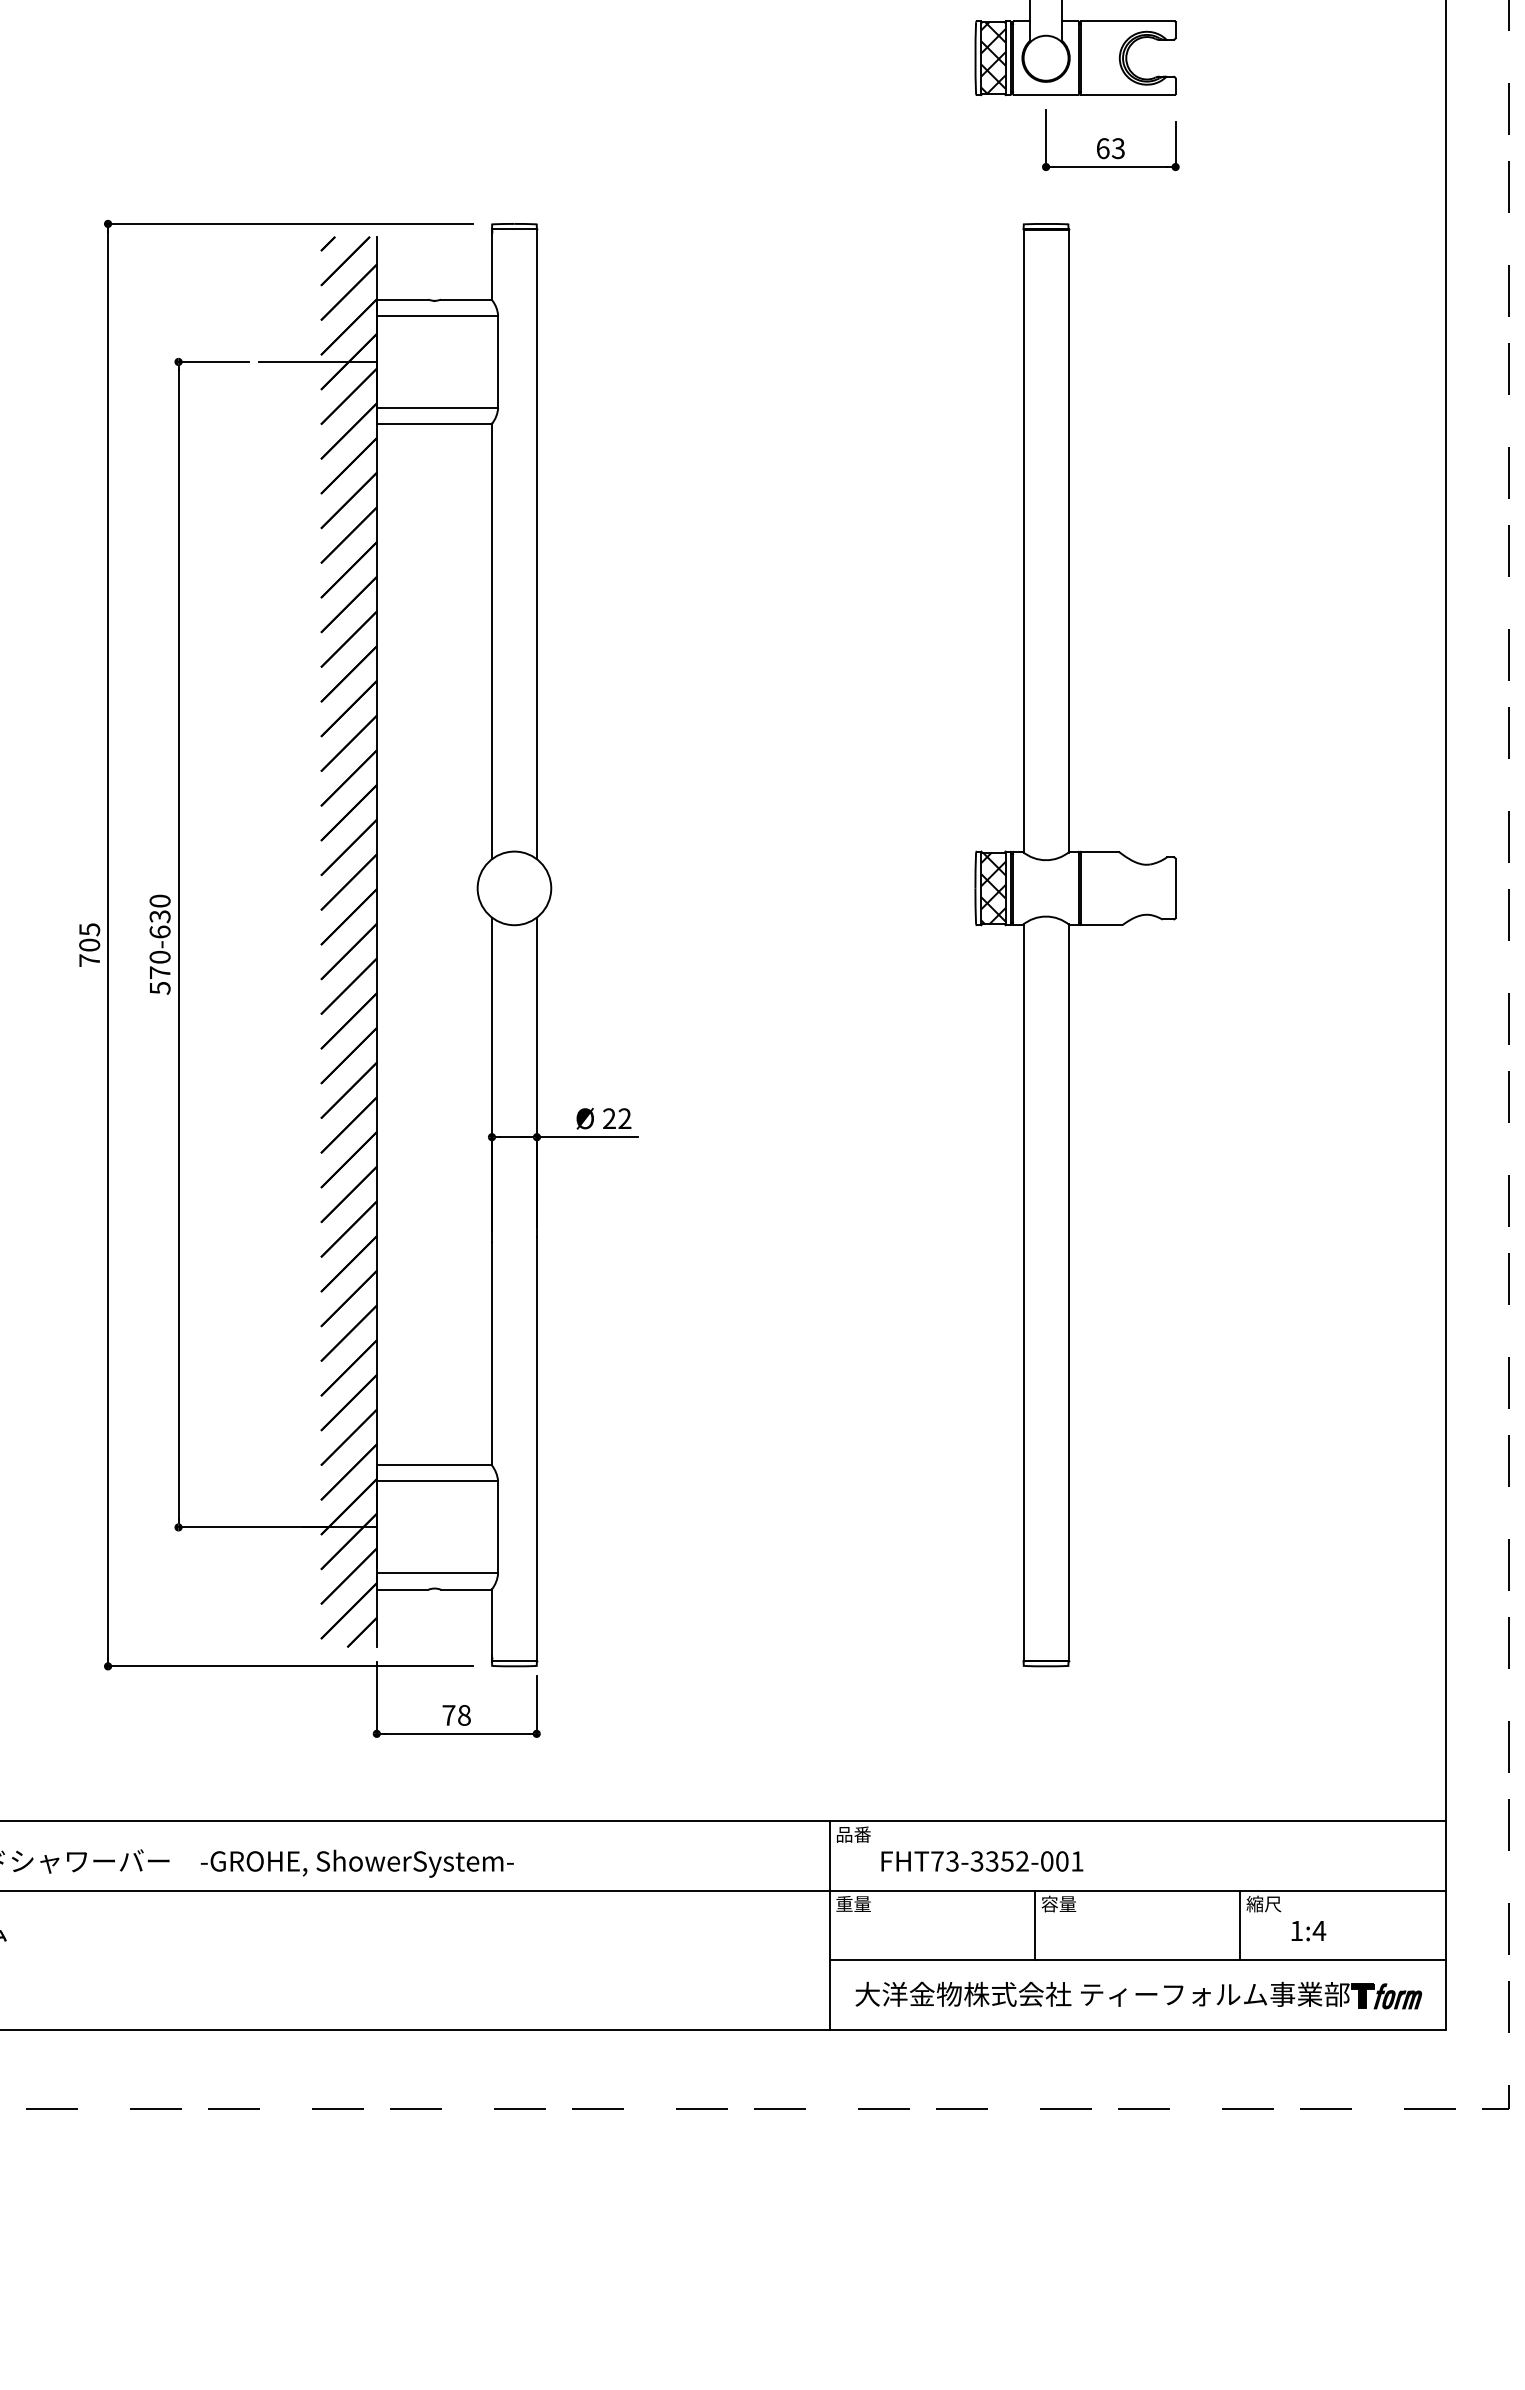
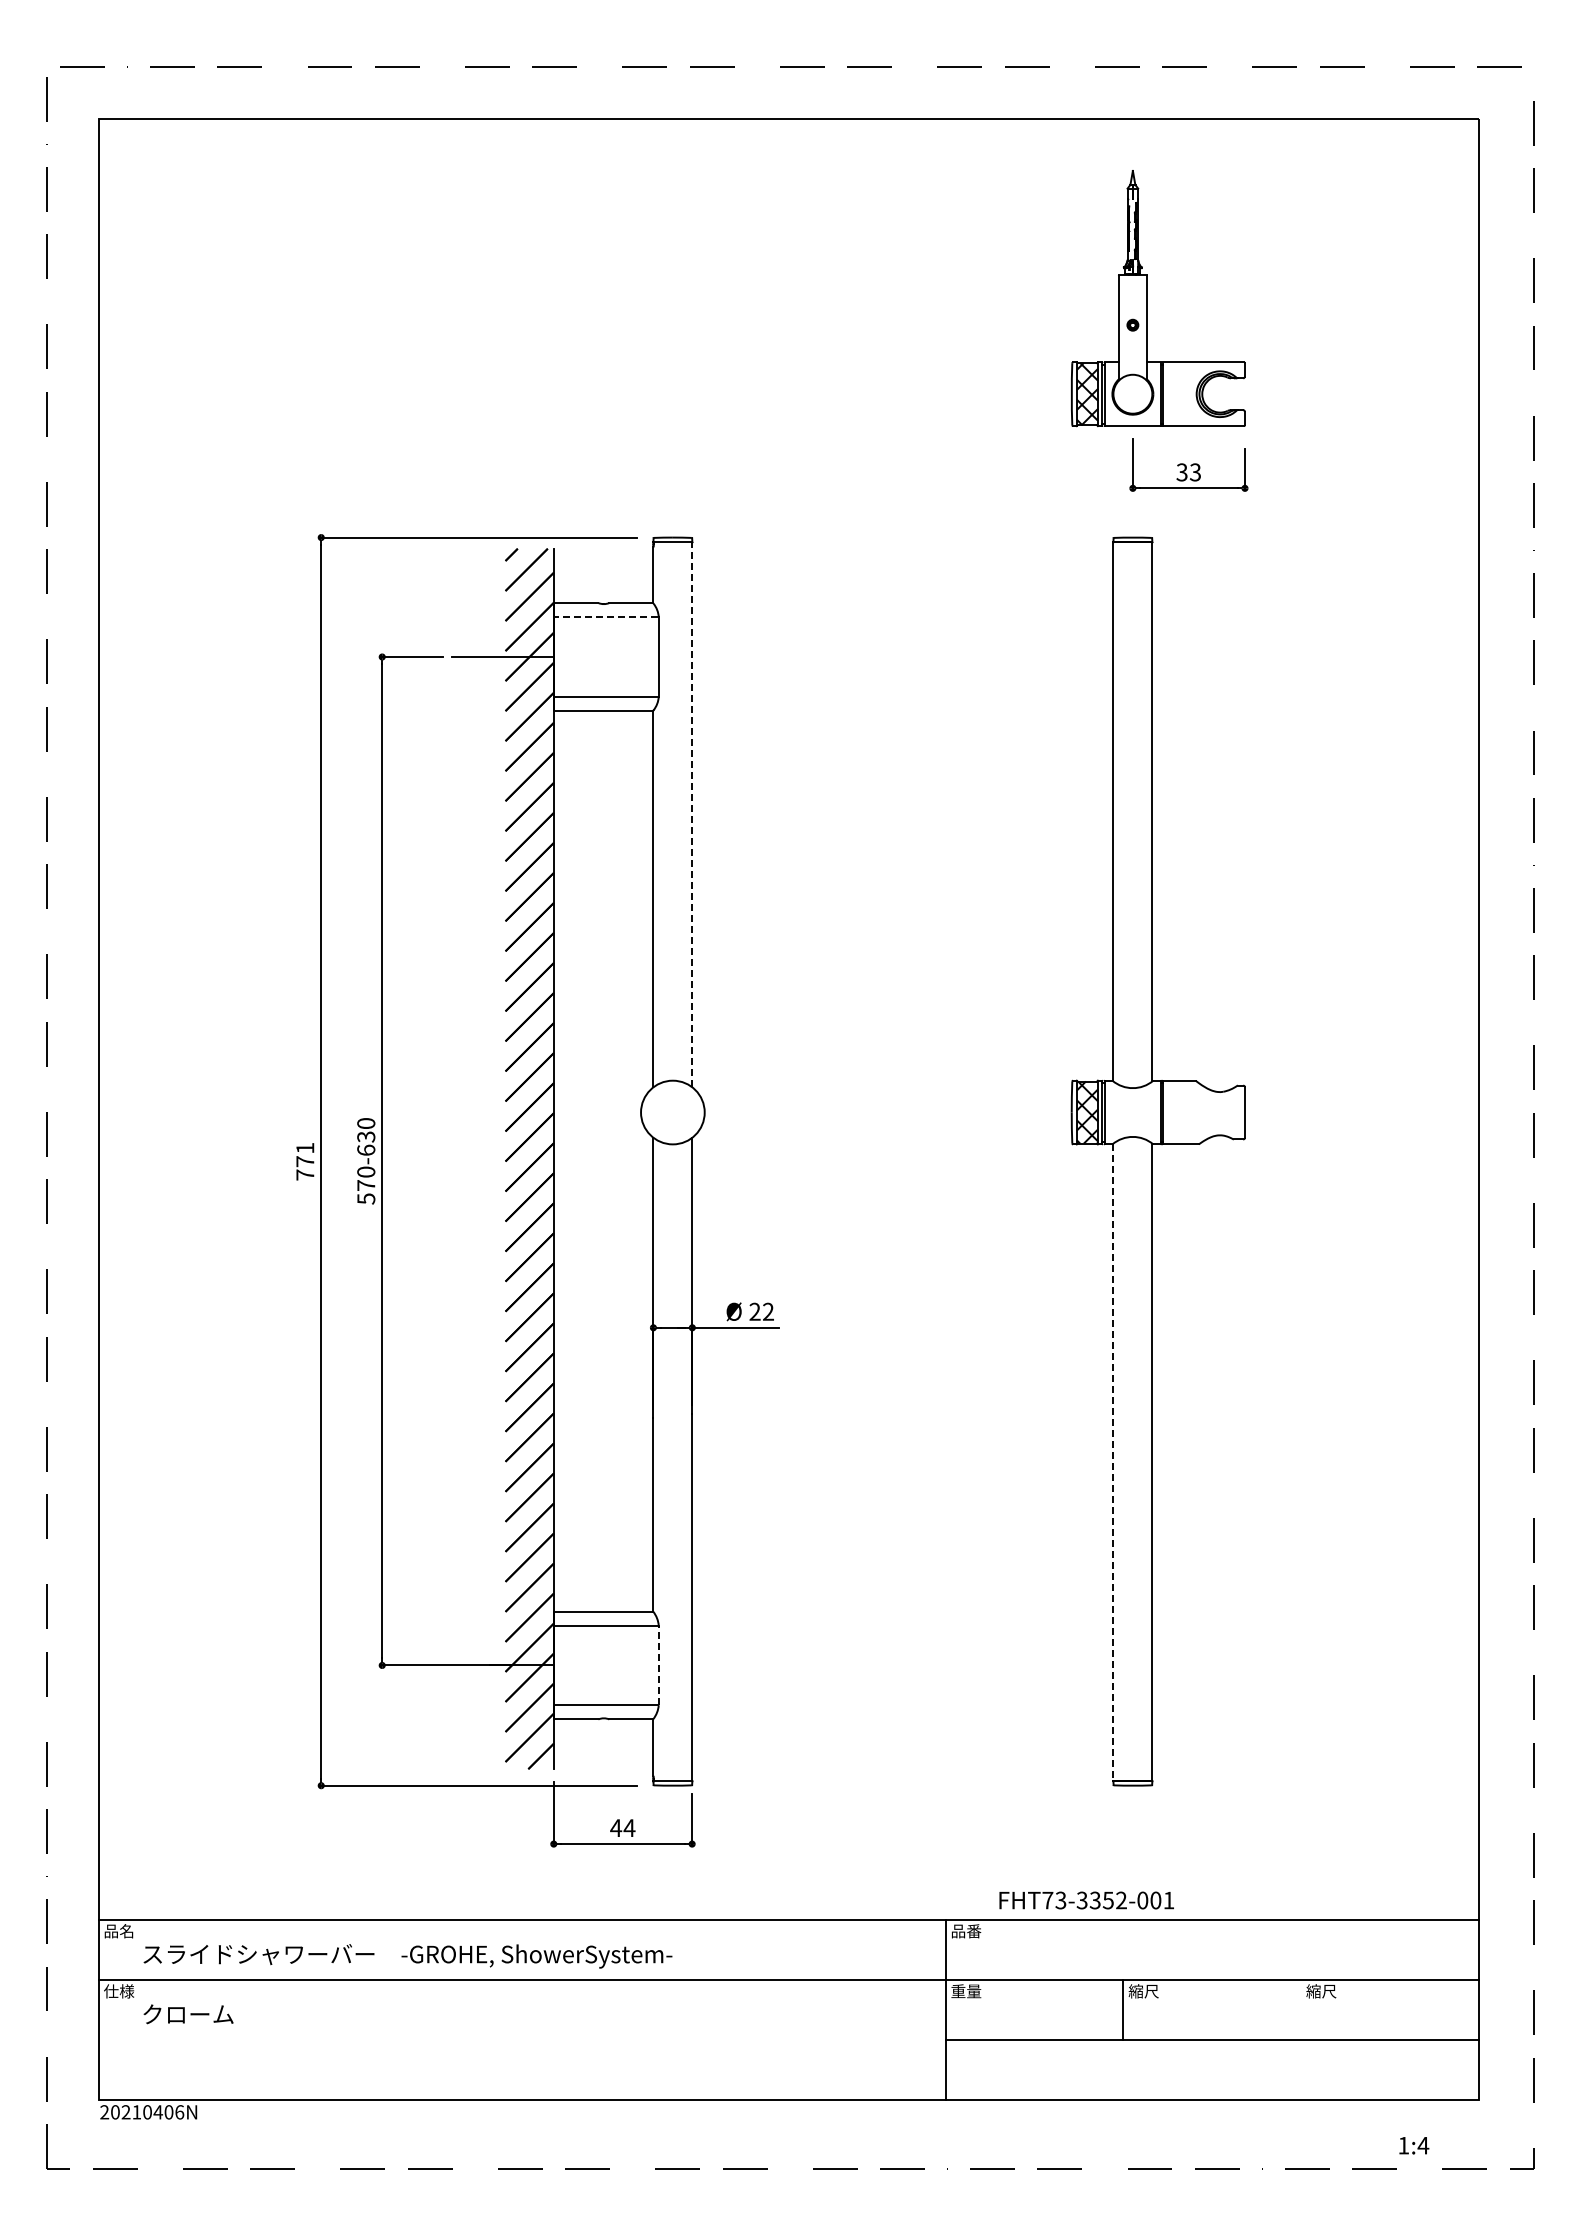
text: (1102, 148) -> (1181, 472), 63 -> 33
line: (437, 316) -> (606, 617), solid -> dashed
line: (537, 543) -> (692, 814), solid -> dashed
text: (89, 936) -> (305, 1154), 705 -> 771
line: (1023, 1292) -> (1113, 1462), solid -> dashed
line: (497, 1527) -> (658, 1665), solid -> dashed
text: (456, 1715) -> (622, 1828), 78 -> 44
text: (982, 1861) -> (1086, 1900), moved
text: (1058, 1904) -> (1143, 1991), 容量 -> 縮尺
line: (1239, 1925) -> (1300, 2009), removed
text: (1309, 1930) -> (1414, 2145), moved
part: (1139, 1995) -> (1213, 2070), removed

